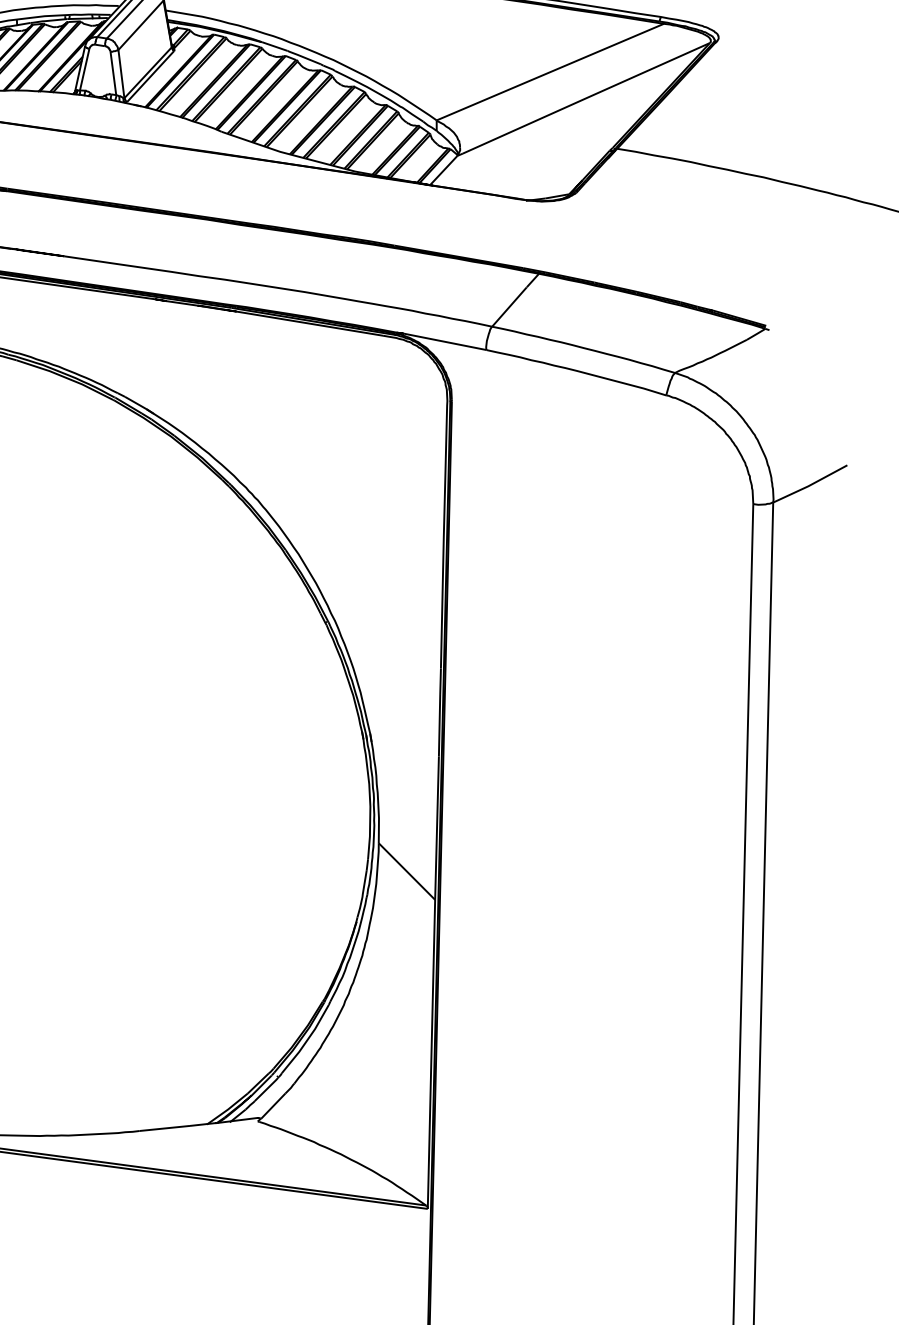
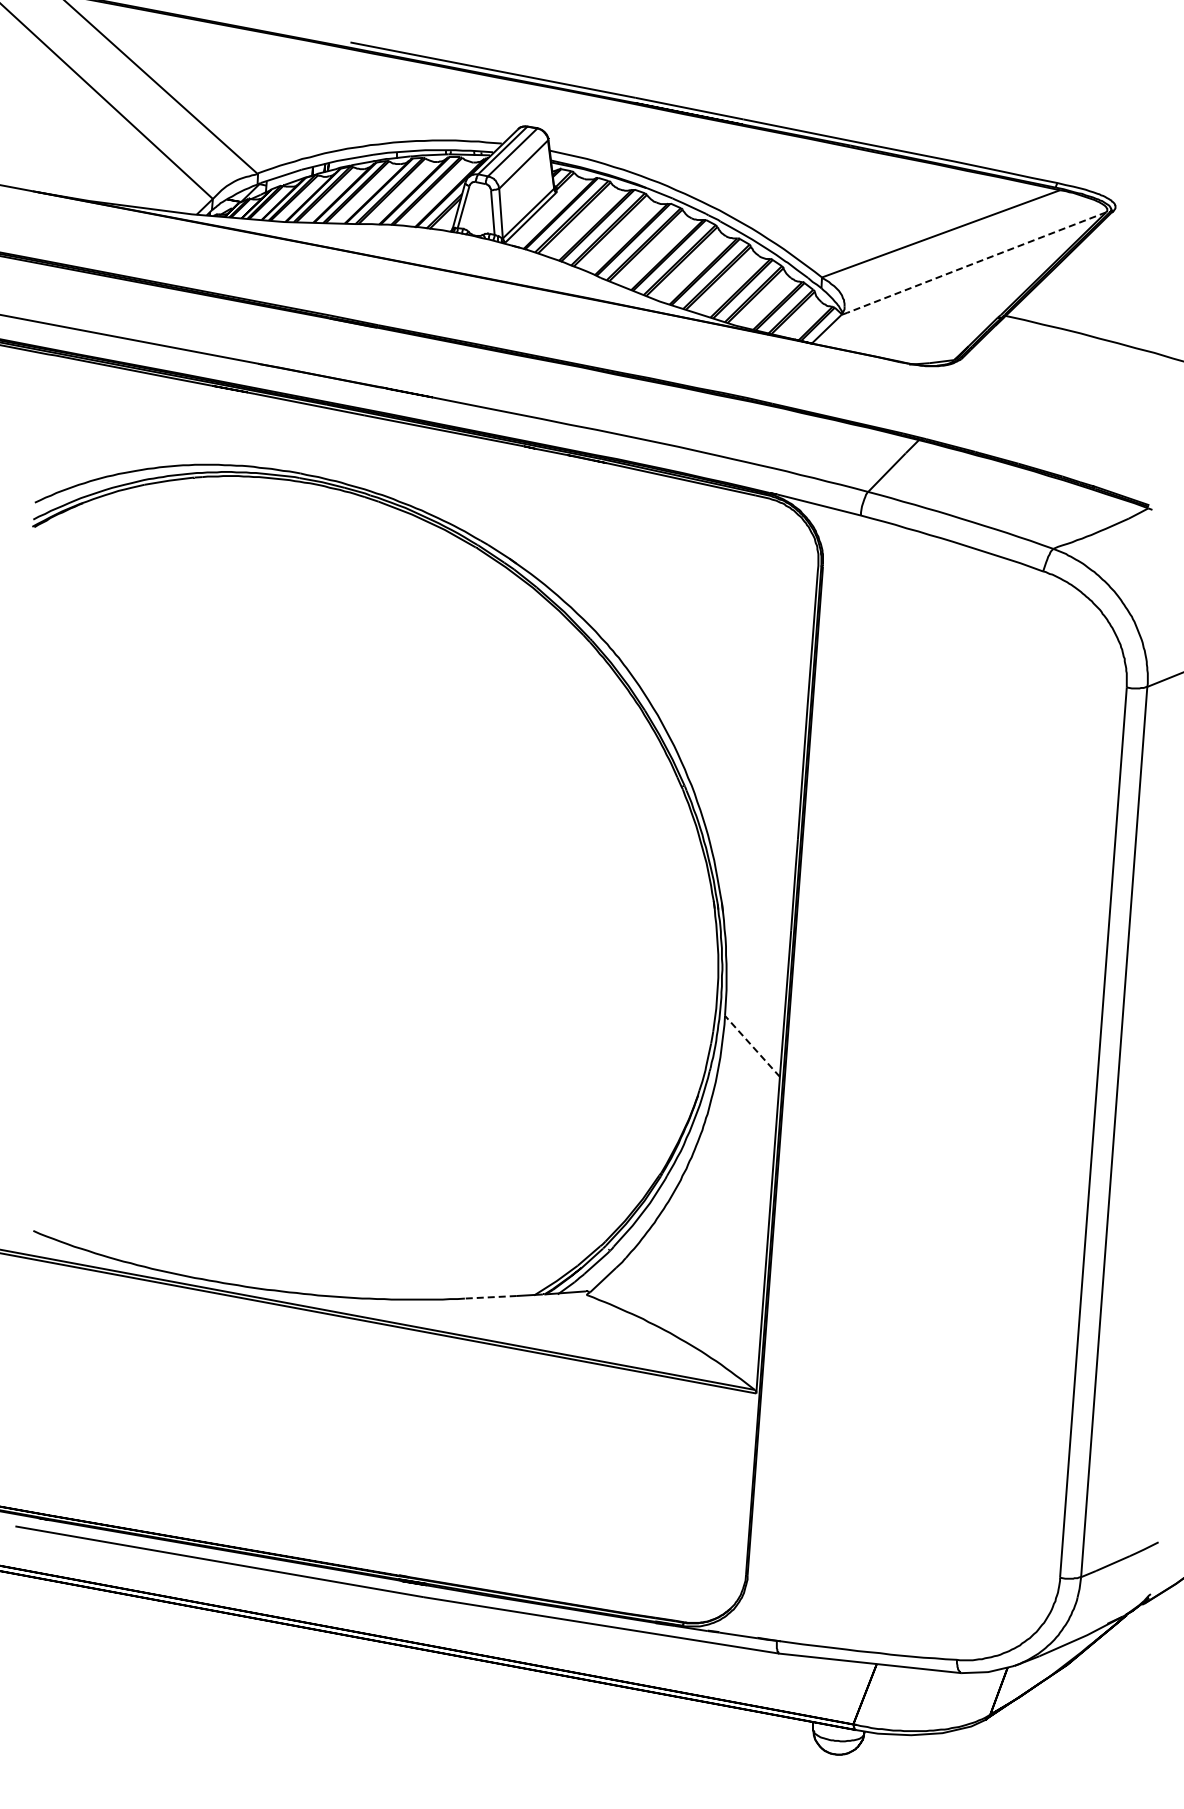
line: (586, 98) -> (976, 262), solid -> dashed
line: (406, 871) -> (752, 1046), solid -> dashed
line: (164, 1128) -> (490, 1297), solid -> dashed

